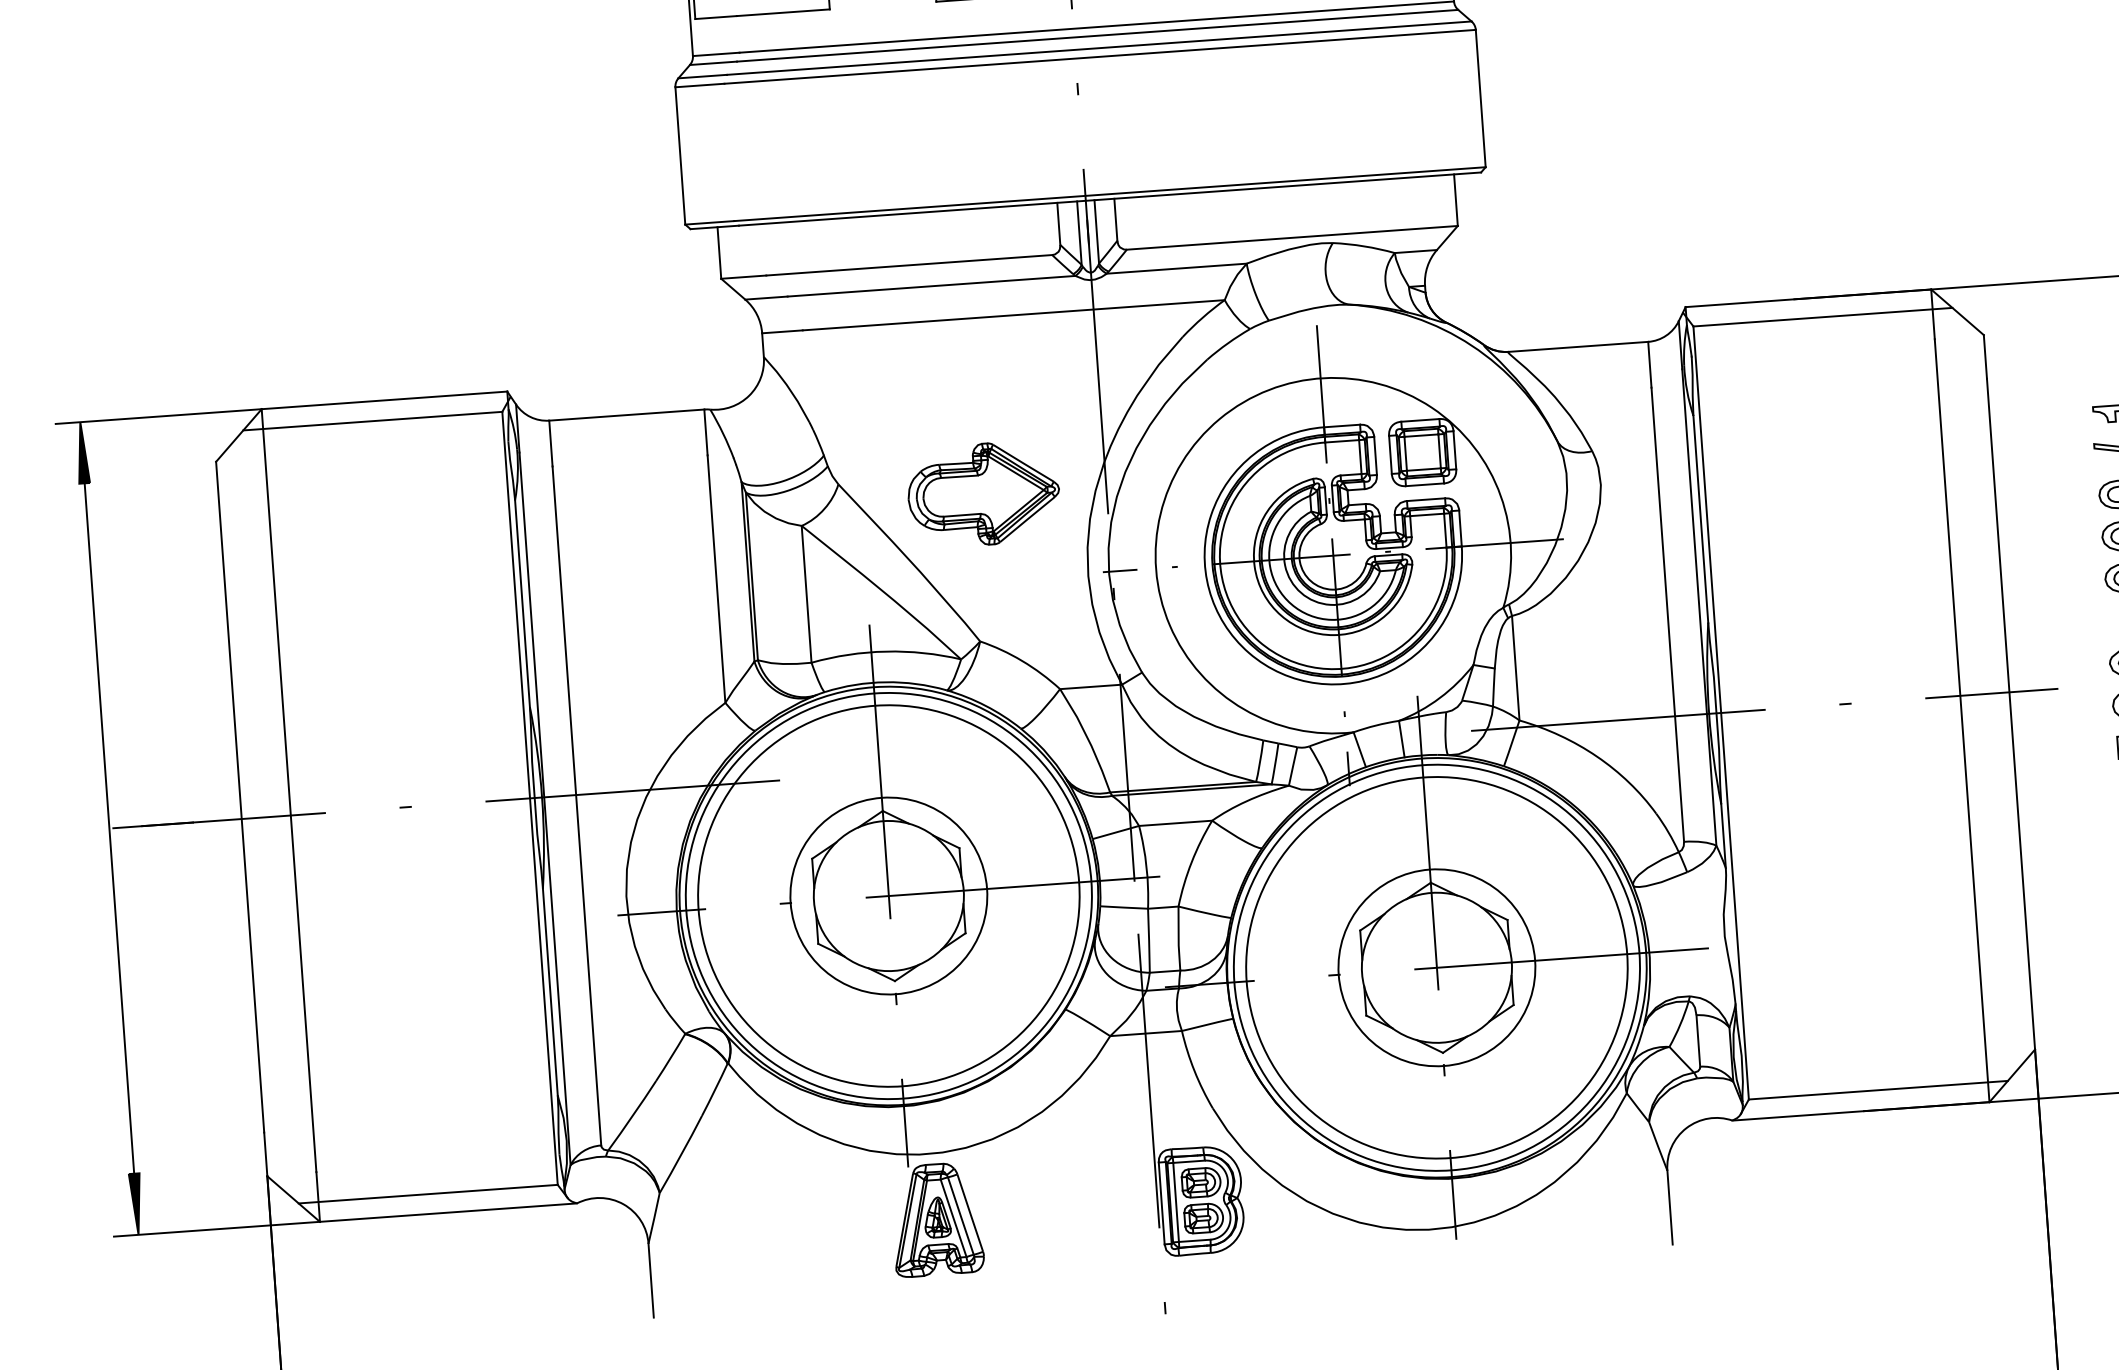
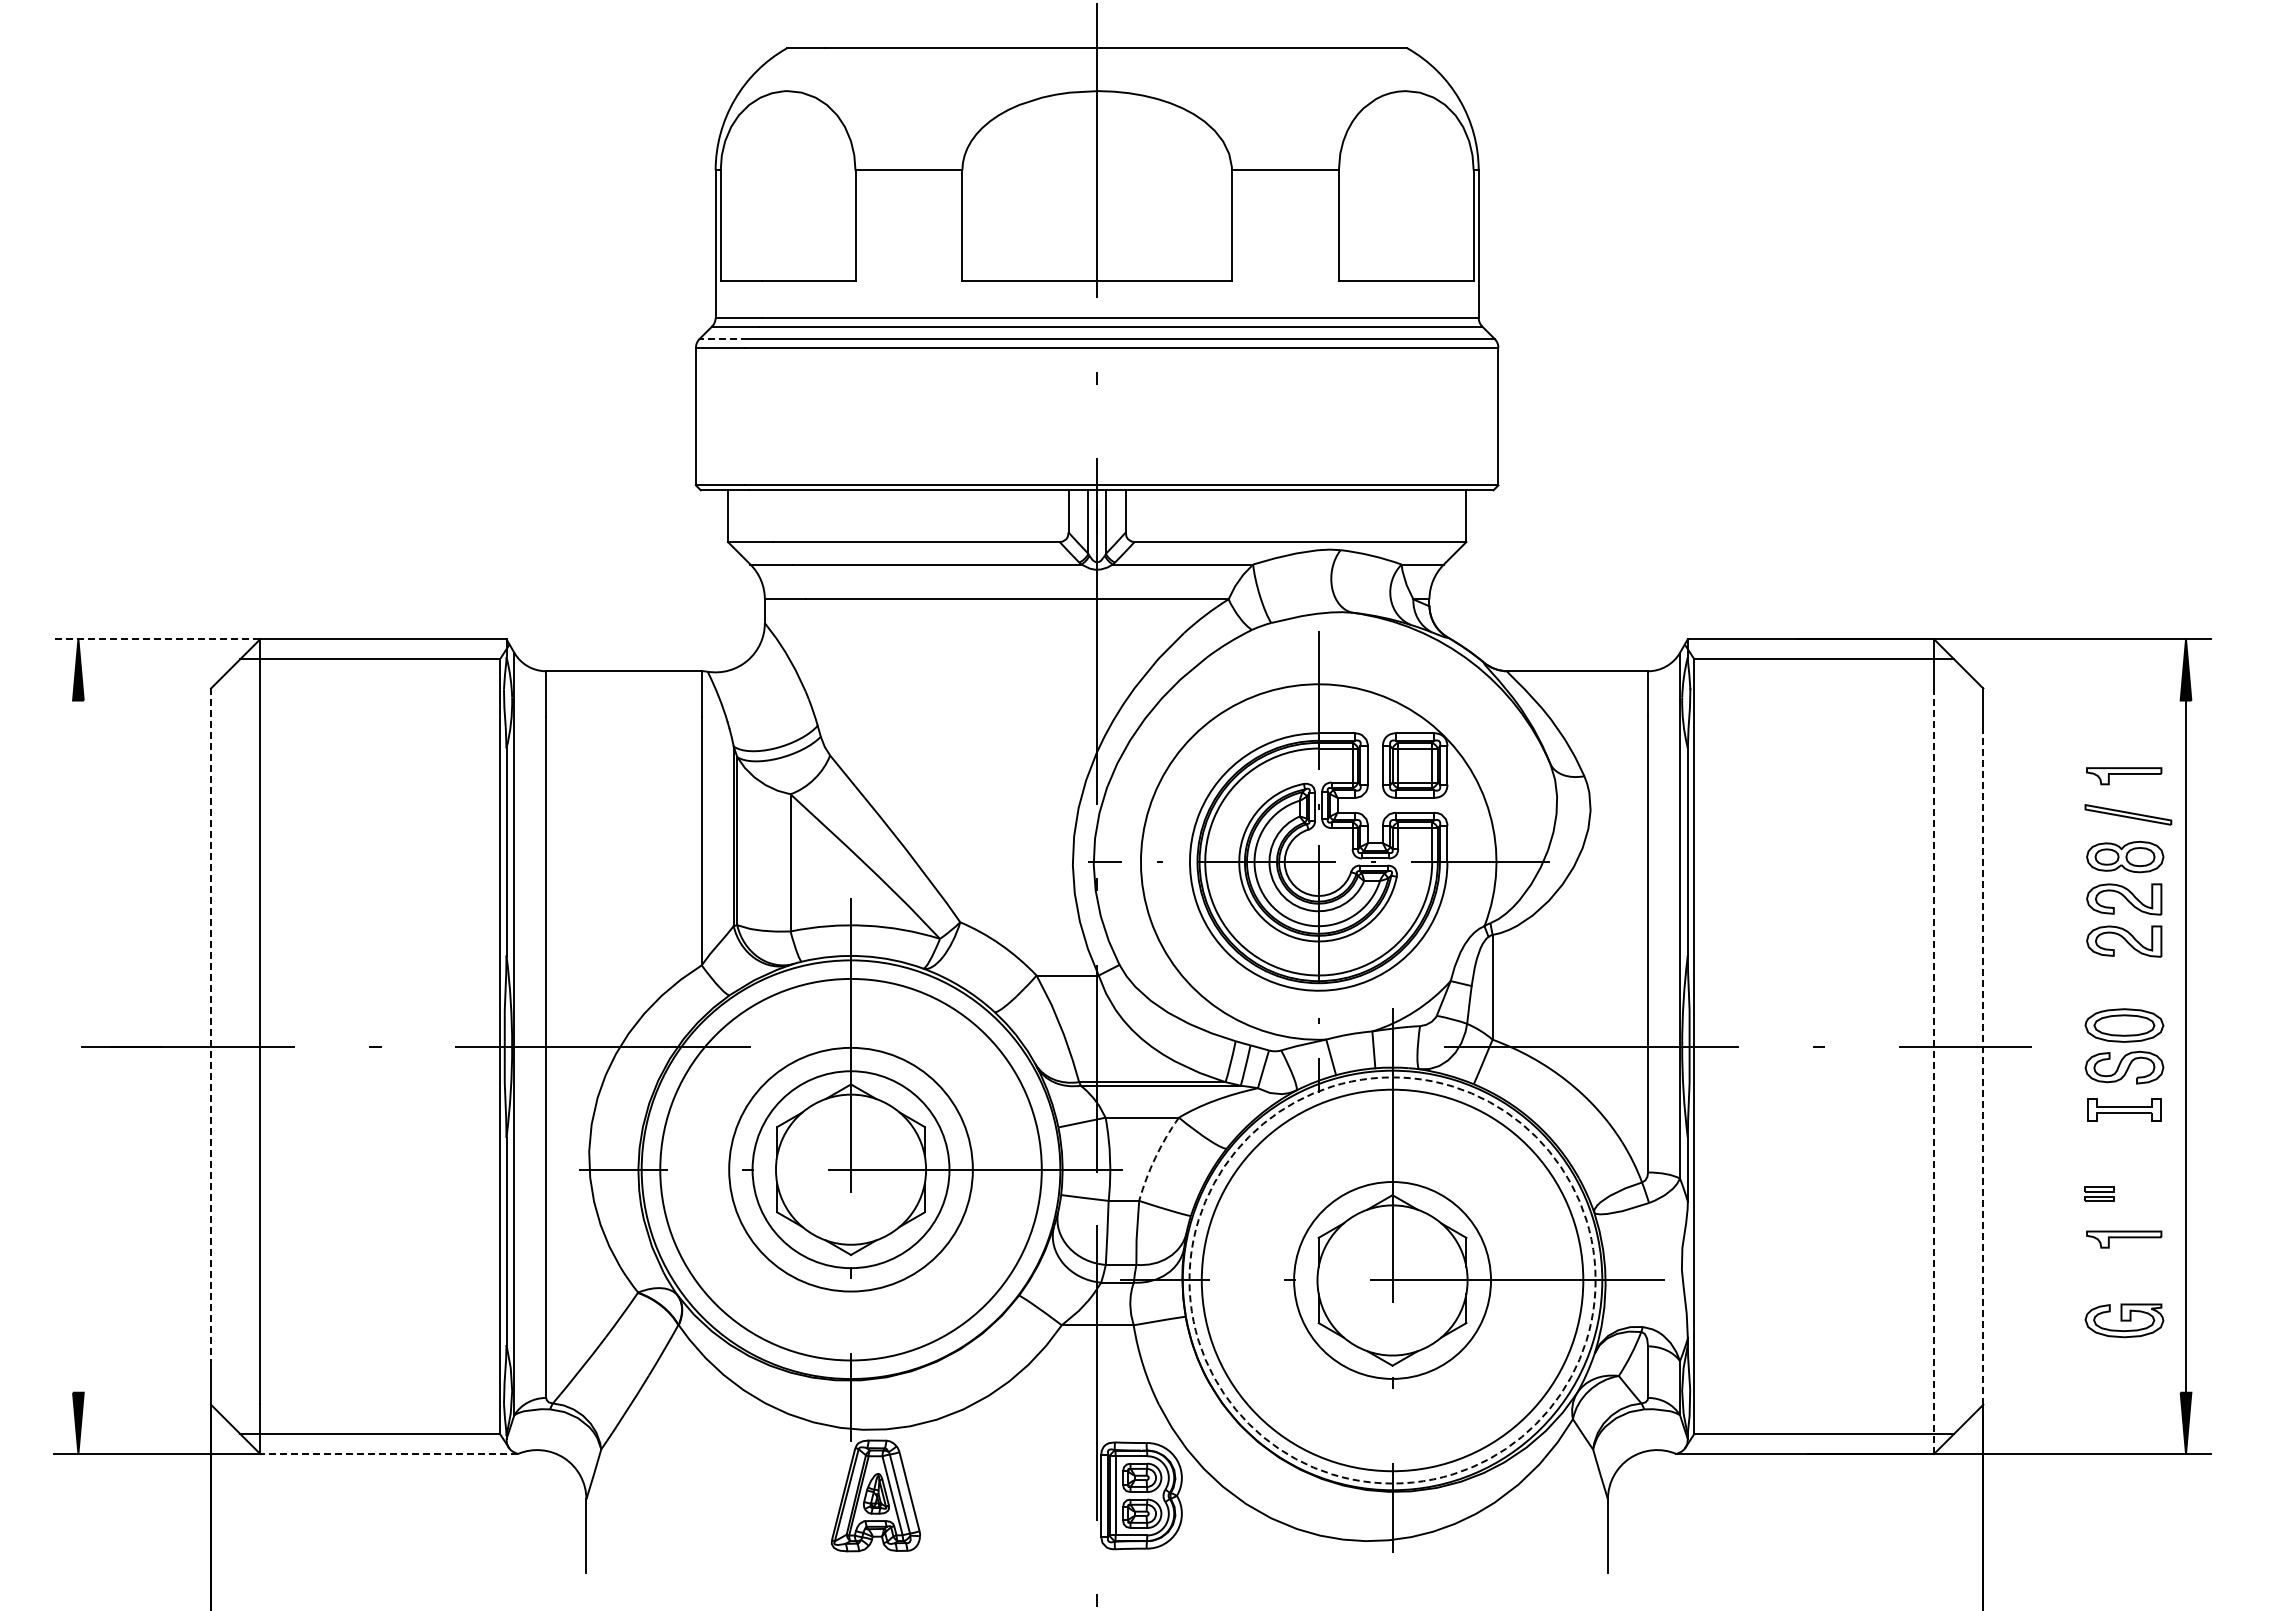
line: (702, 77) -> (723, 339), solid -> dashed
line: (158, 416) -> (156, 639), solid -> dashed
part: (983, 494) -> (974, 775), removed
line: (2011, 714) -> (1983, 1068), solid -> dashed
line: (1962, 720) -> (1934, 1071), solid -> dashed
line: (240, 797) -> (211, 1025), solid -> dashed
line: (109, 828) -> (78, 1046), removed
arc: (1191, 862) -> (1155, 1157), solid -> dashed
circle: (888, 895) -> (850, 1169), size x0.6
circle: (1436, 967) -> (1392, 1280), solid -> dashed
line: (448, 1213) -> (389, 1454), solid -> dashed

